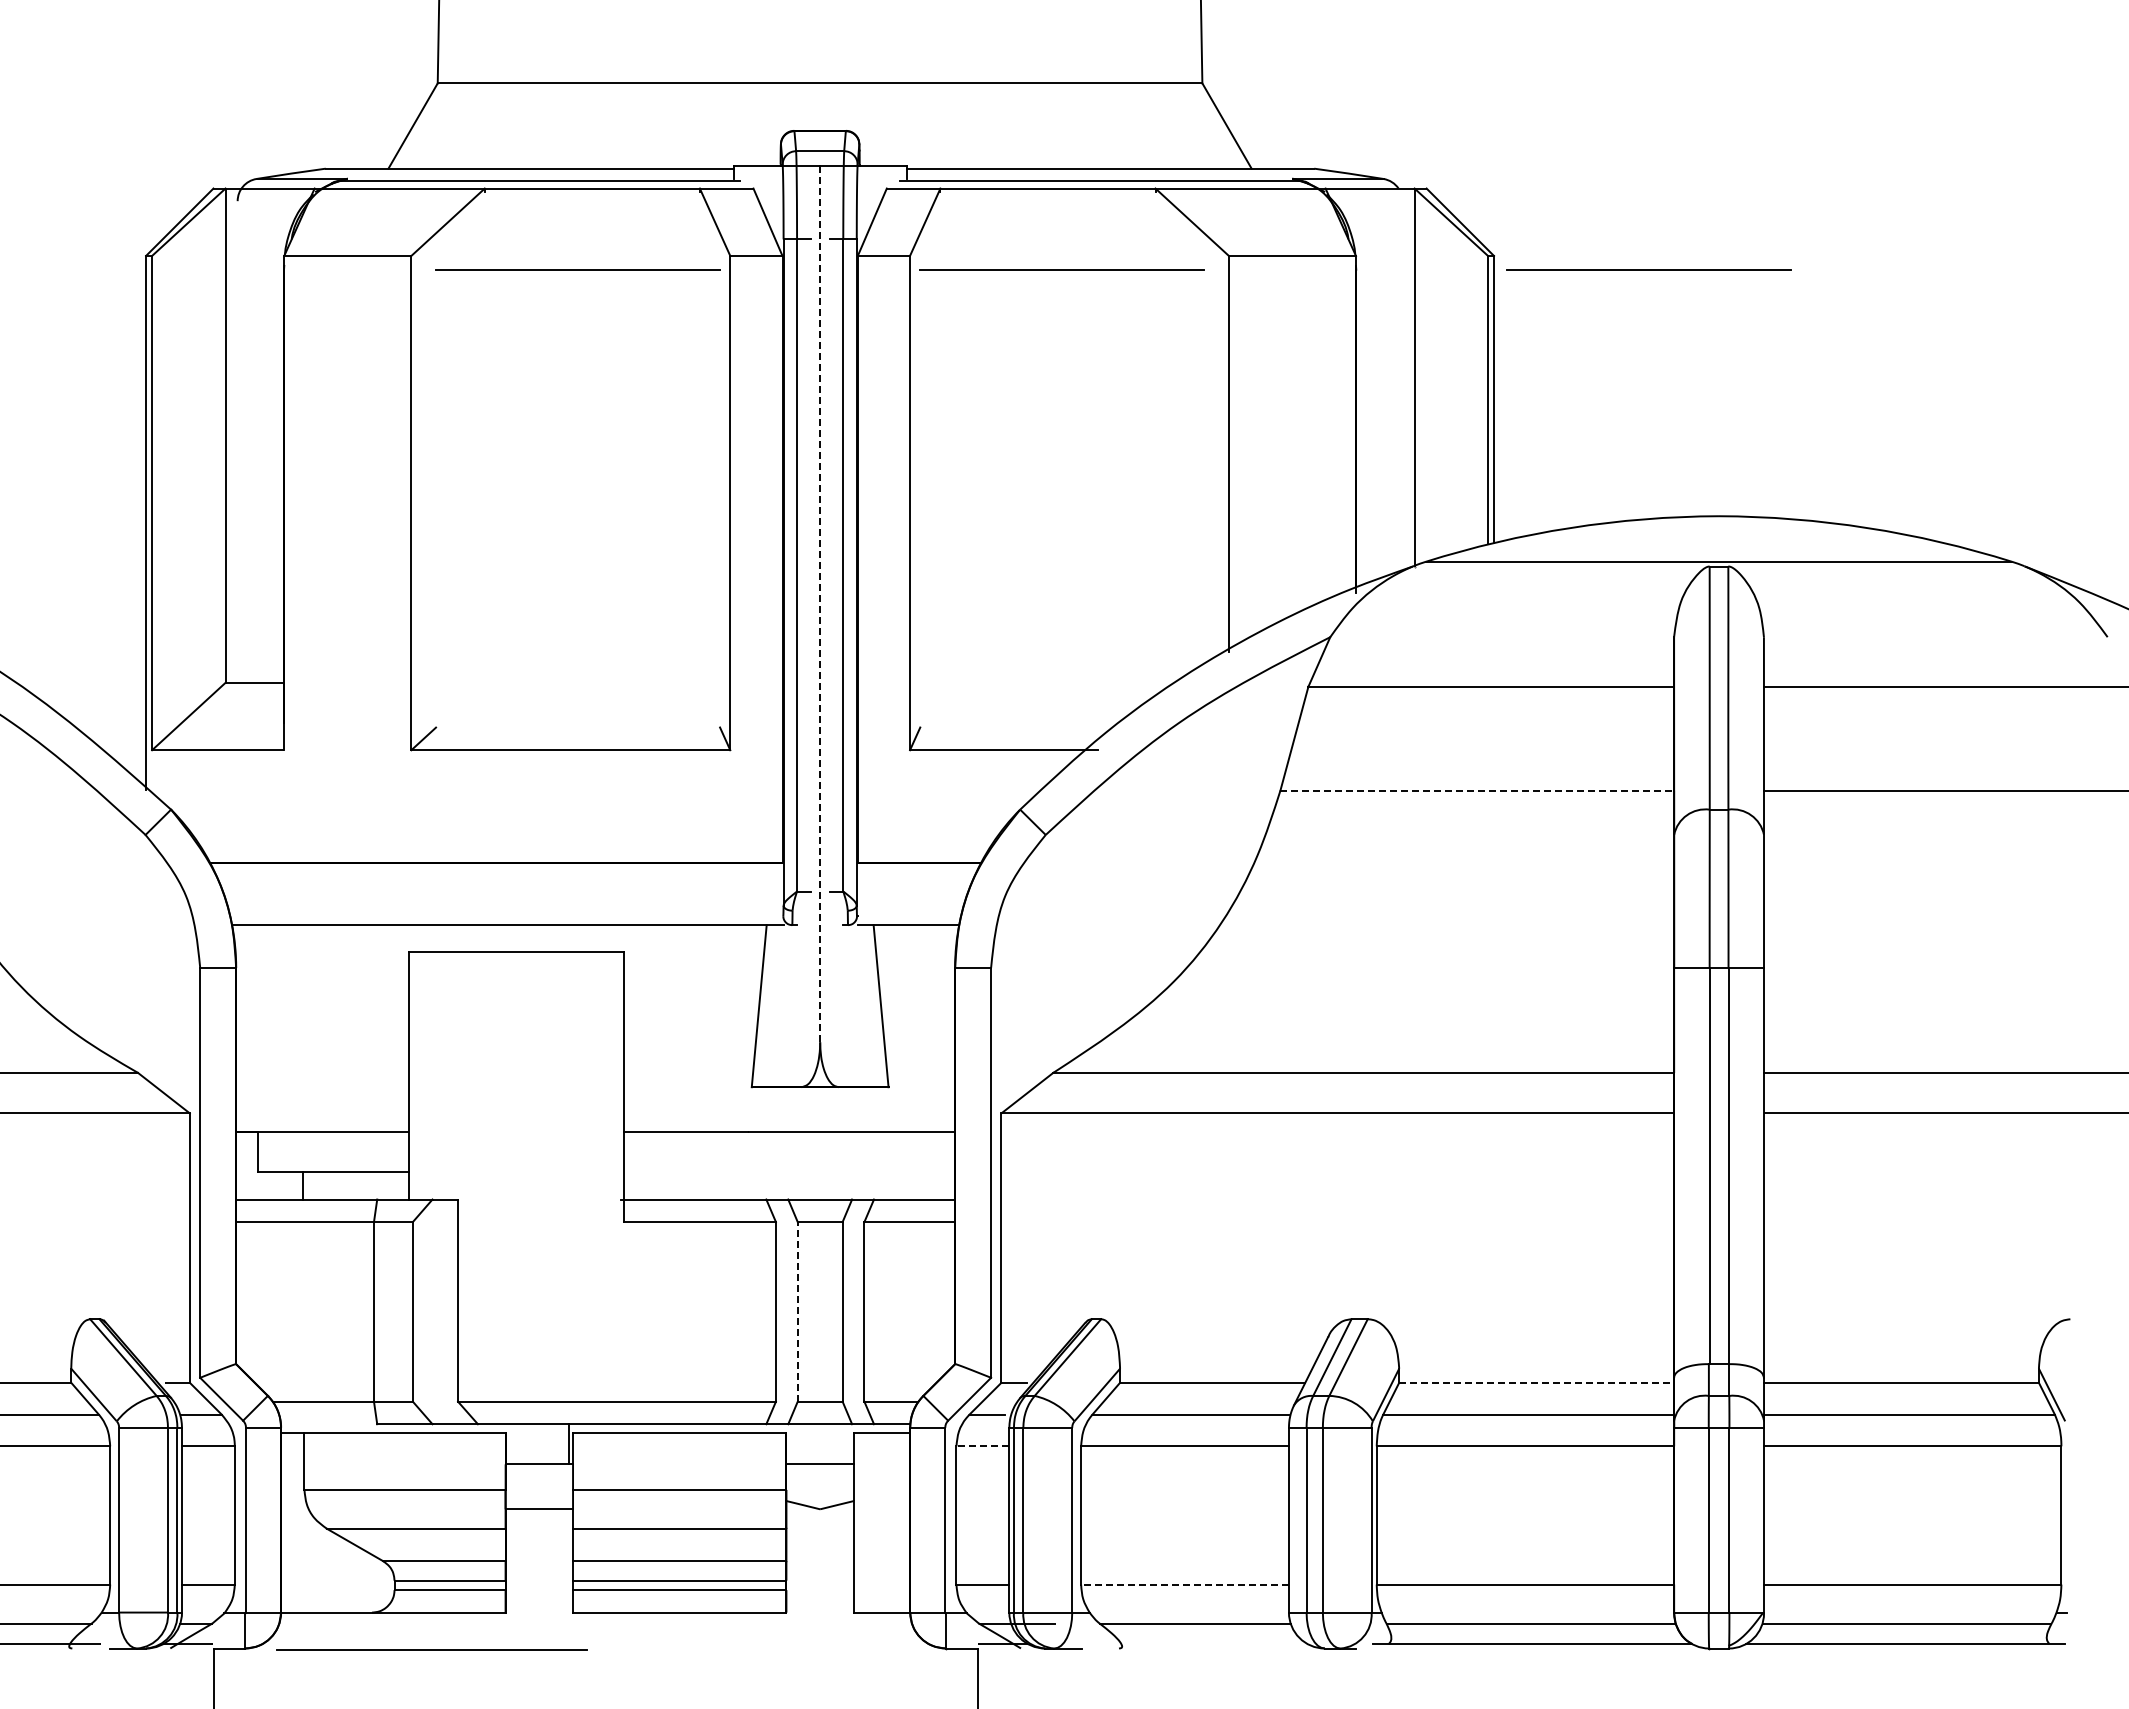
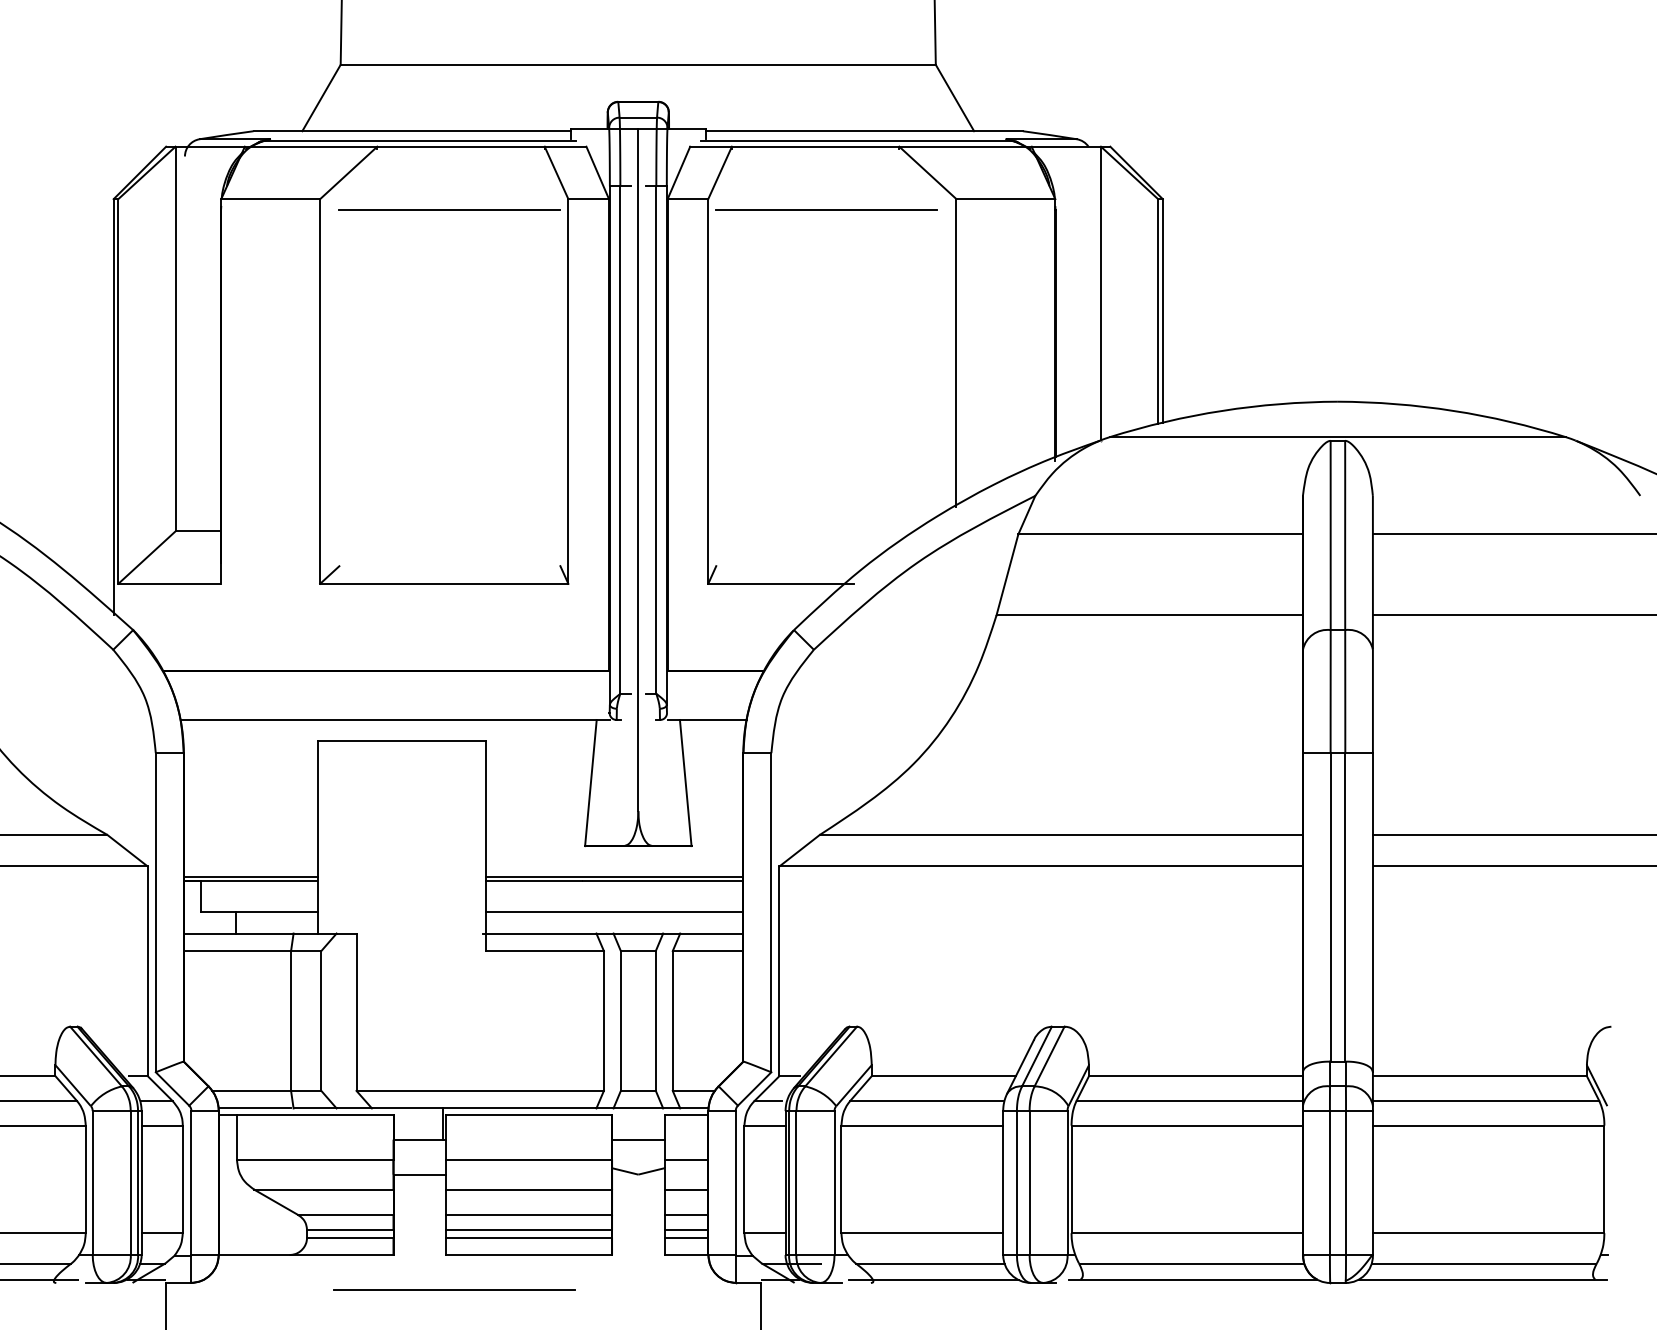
line: (1648, 269) -> (1283, 209), removed
line: (820, 603) -> (638, 469), dashed -> solid
line: (1477, 790) -> (1149, 615), dashed -> solid
line: (322, 1127) -> (251, 877), added
line: (789, 1127) -> (614, 877), added
line: (789, 1172) -> (614, 912), added
line: (797, 1311) -> (620, 1020), dashed -> solid
line: (1537, 1382) -> (1196, 1075), dashed -> solid
line: (326, 1424) -> (254, 1108), added
line: (982, 1446) -> (764, 1125), dashed -> solid
line: (881, 1489) -> (686, 1159), added
line: (881, 1528) -> (686, 1189), added
line: (881, 1561) -> (686, 1215), added
line: (881, 1580) -> (686, 1230), added
line: (1185, 1584) -> (922, 1233), dashed -> solid
line: (881, 1590) -> (686, 1237), added
line: (1199, 1644) -> (933, 1279), added
line: (431, 1649) -> (454, 1289), moved

